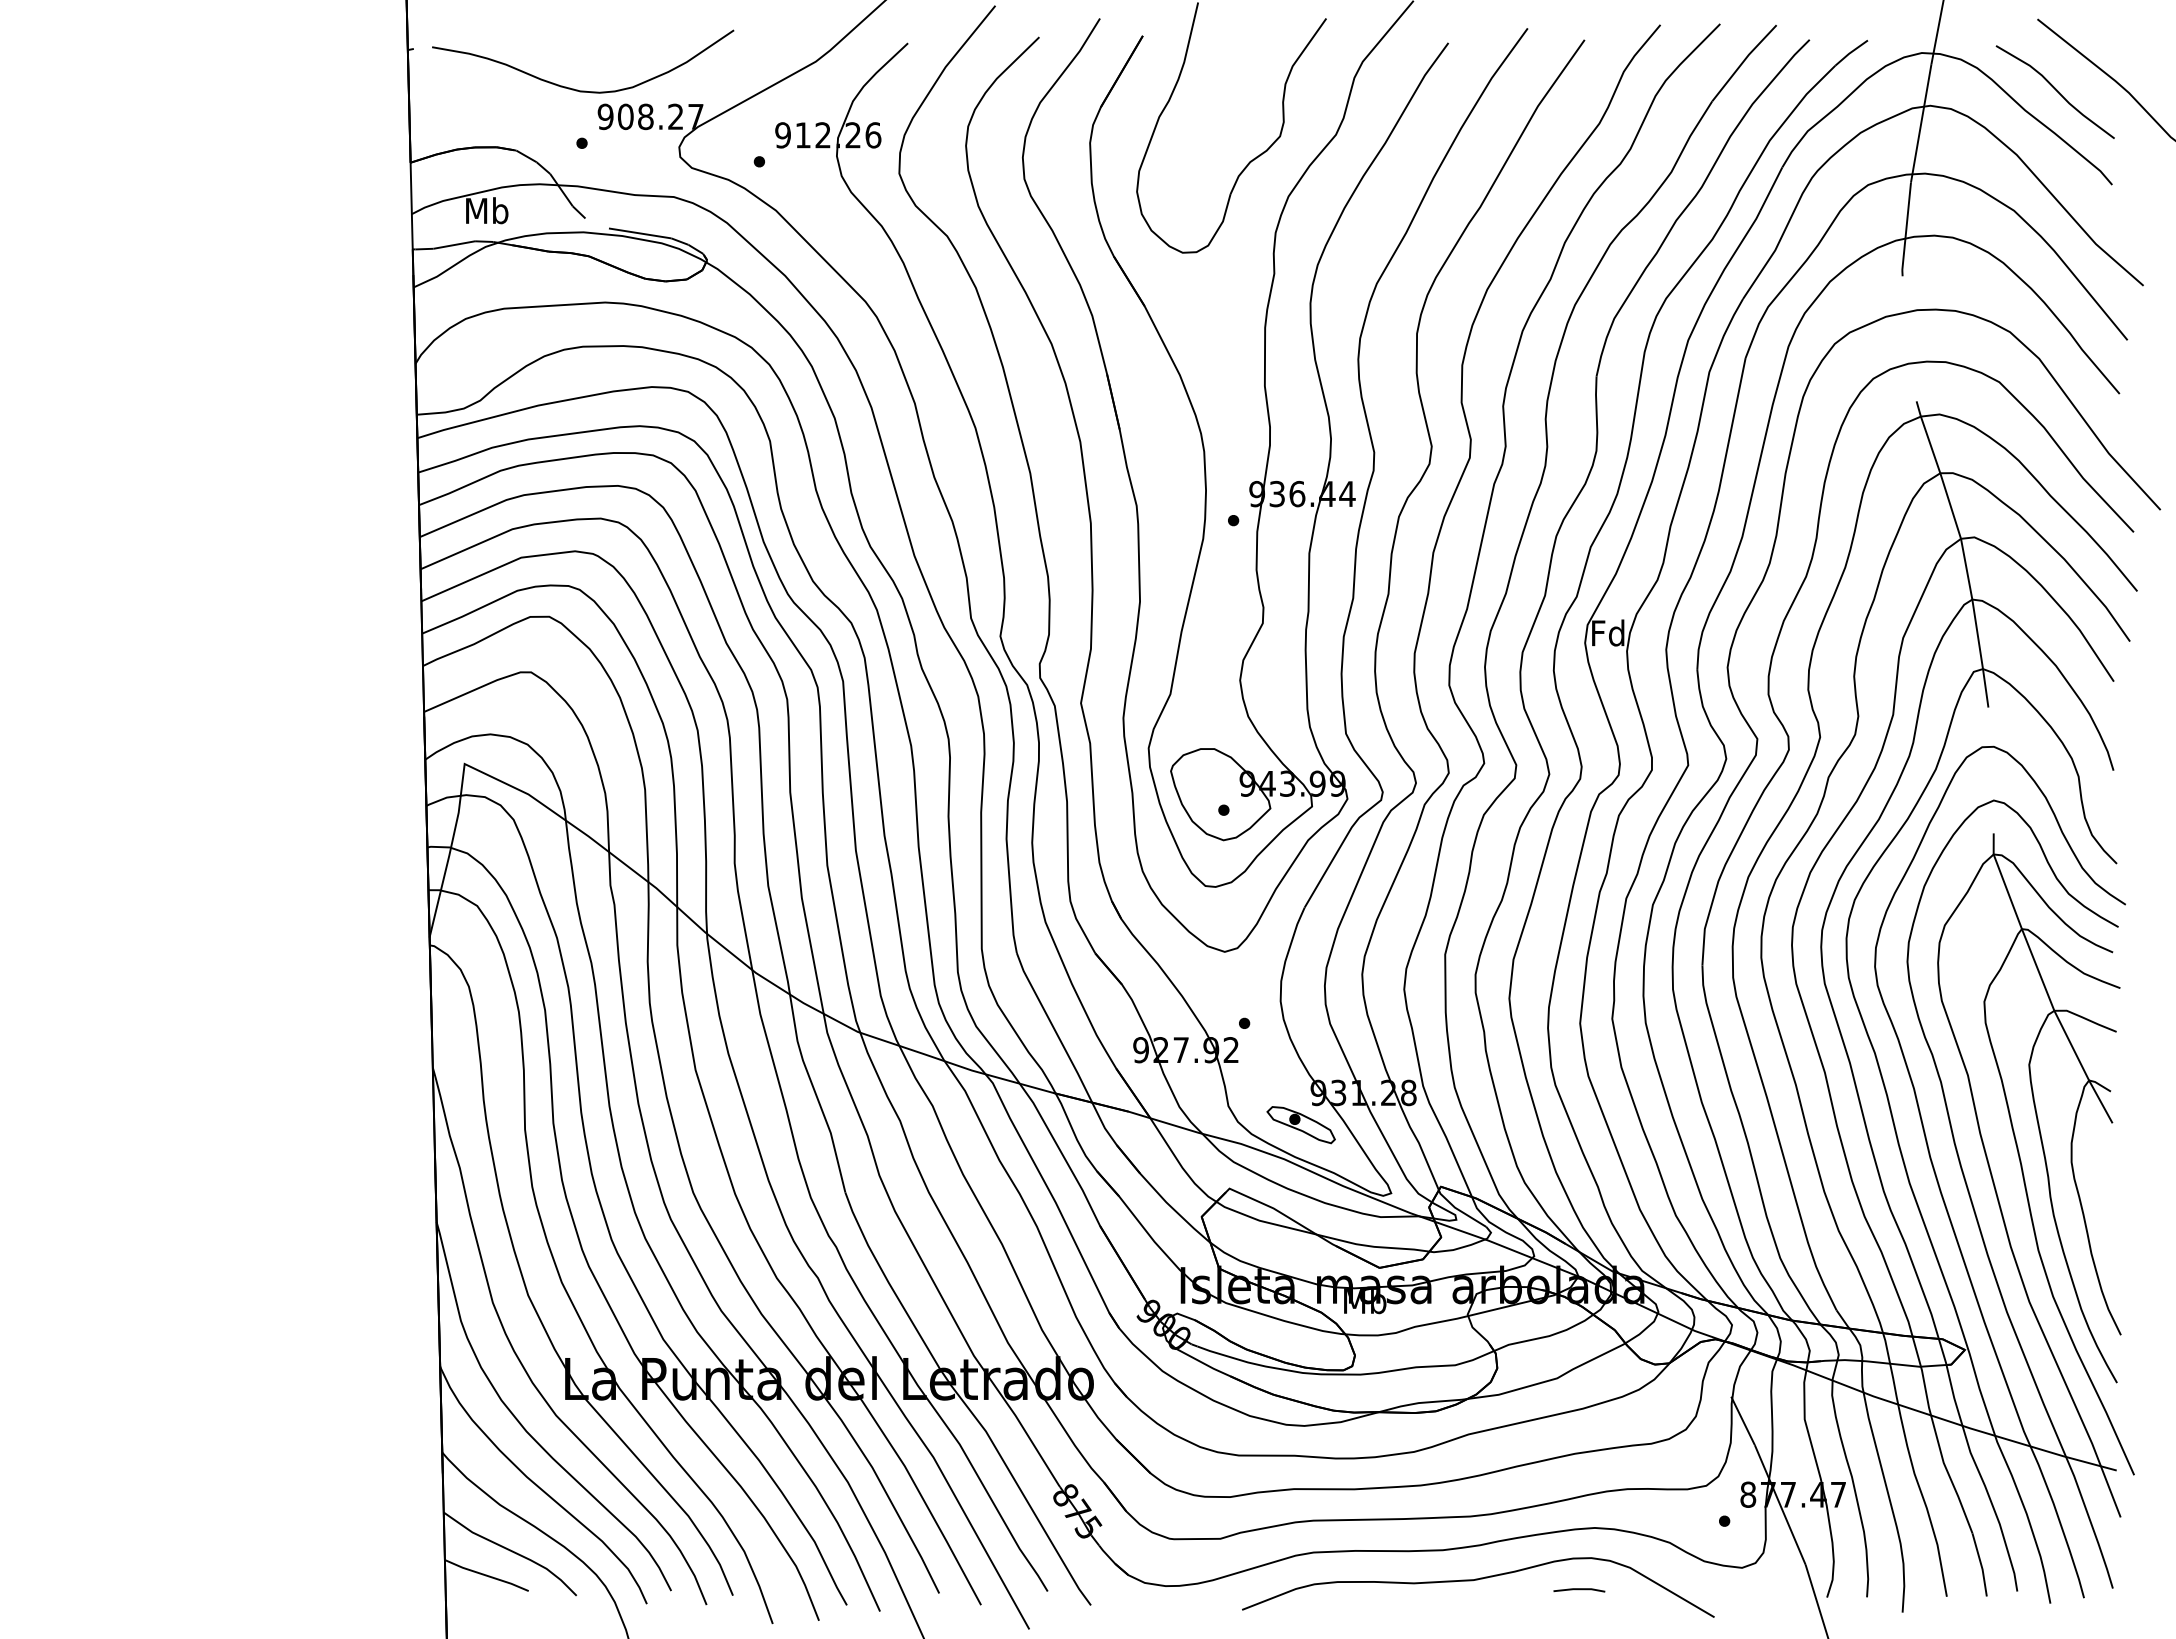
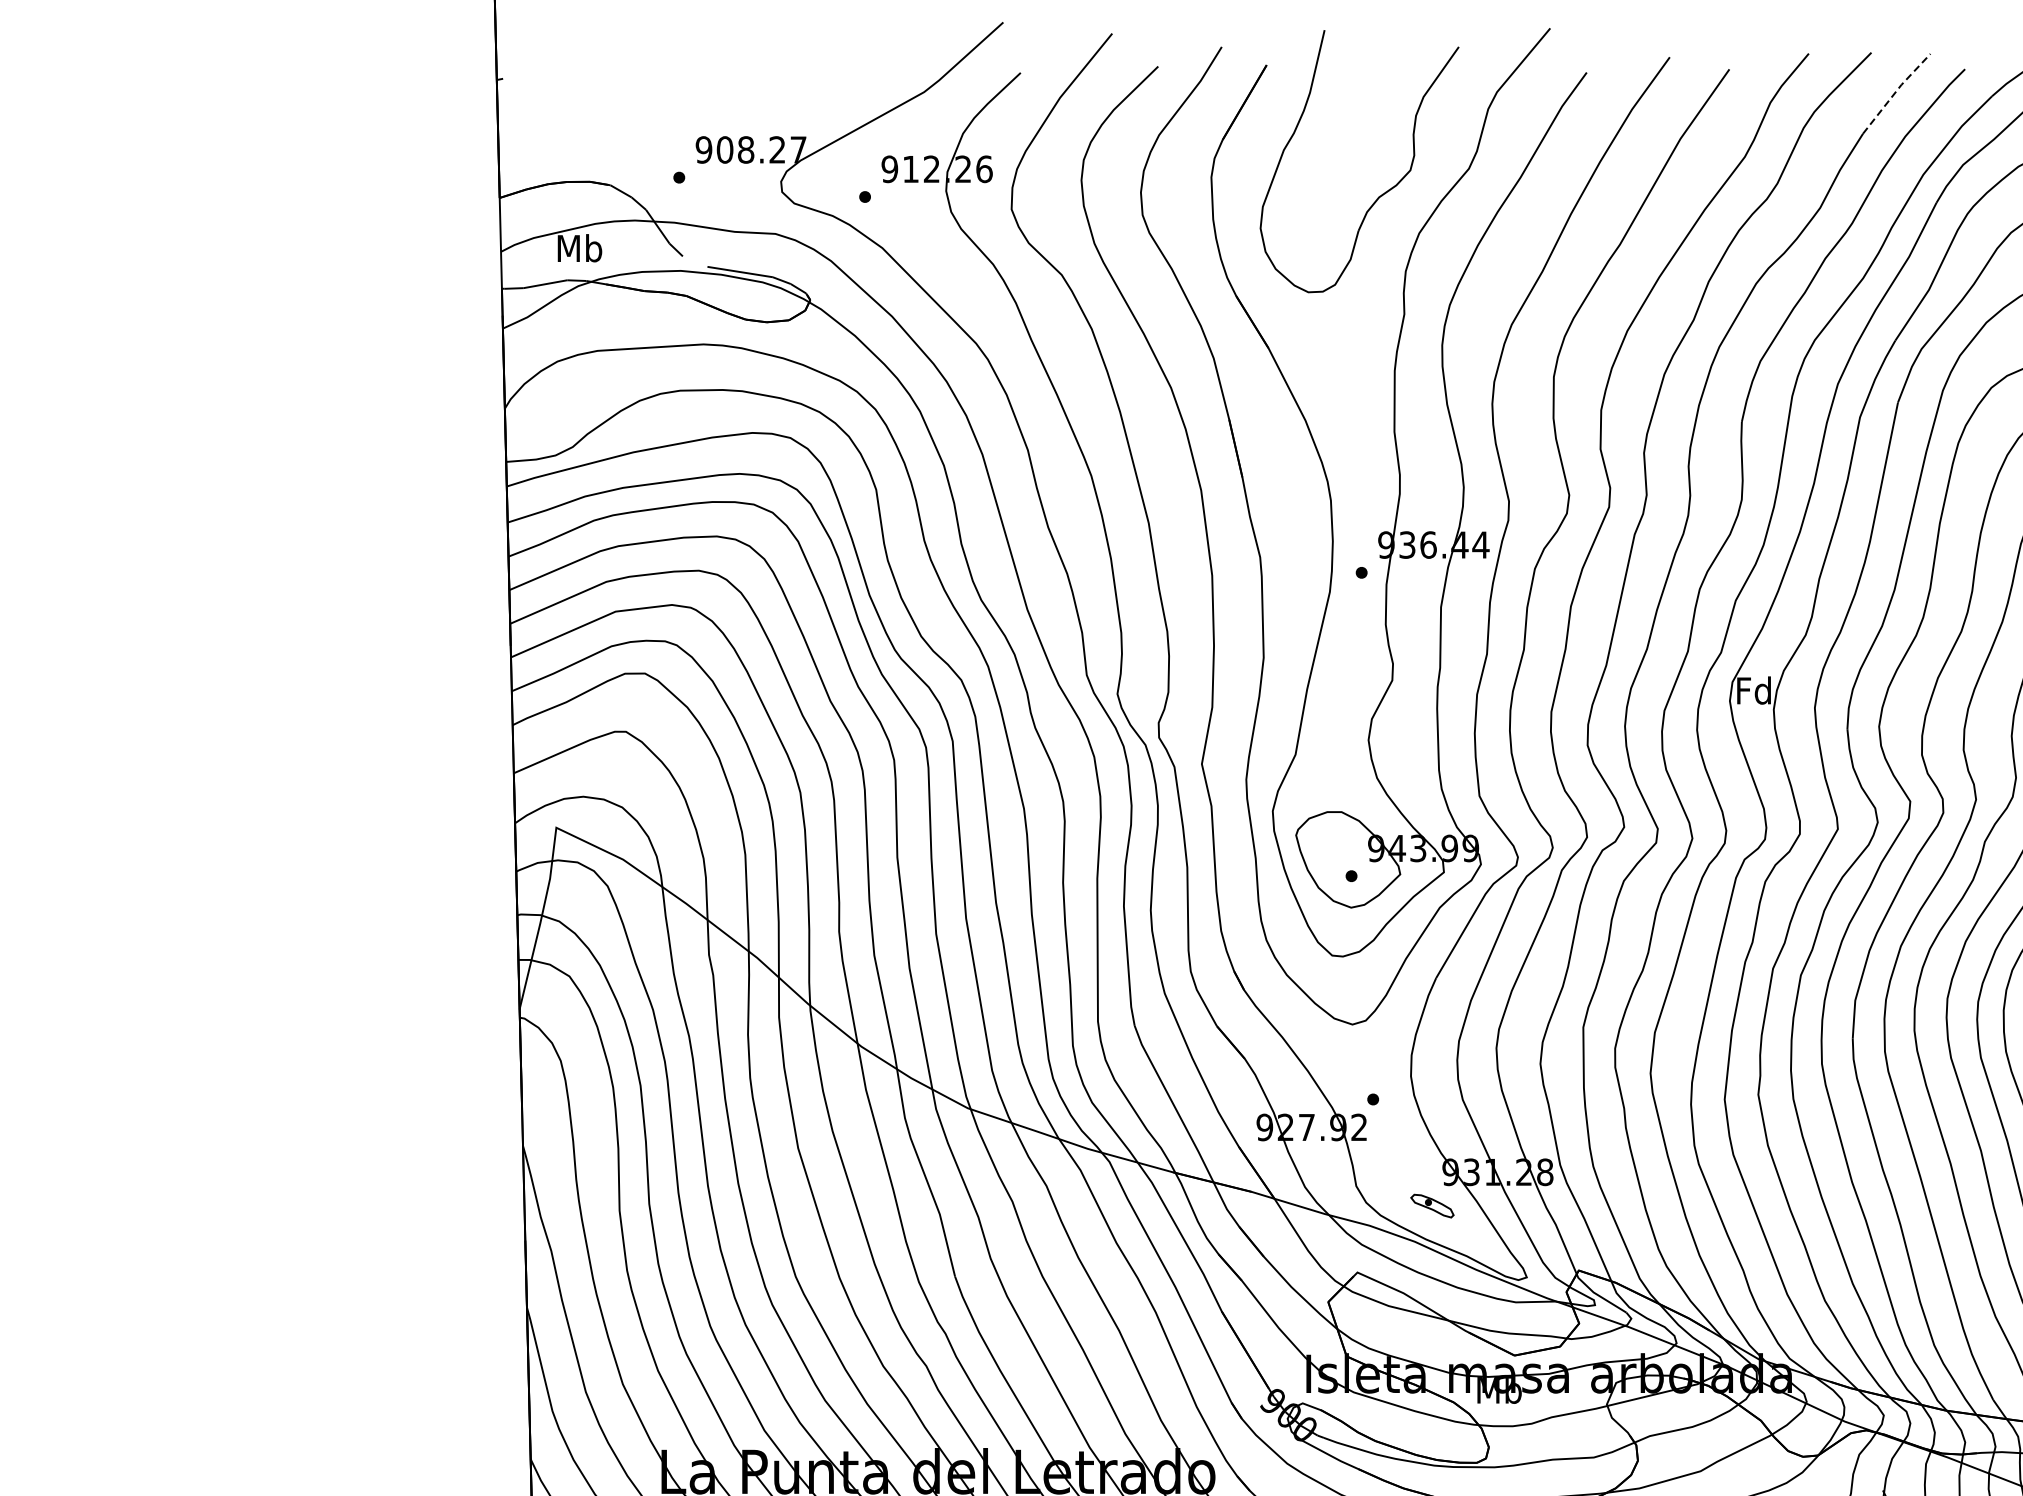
line: (1743, 61) -> (1895, 91), solid -> dashed
curve: (574, 88) -> (671, 120), removed
part: (1300, 1125) -> (1431, 1206), size x0.6

